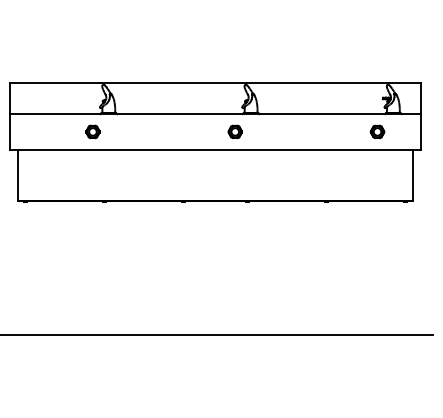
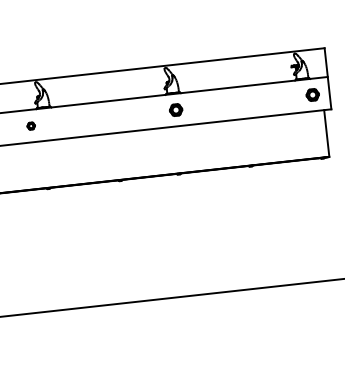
part: (92, 131) -> (30, 125), size x0.6
part: (234, 131) -> (175, 109), moved
part: (377, 131) -> (312, 94), moved

